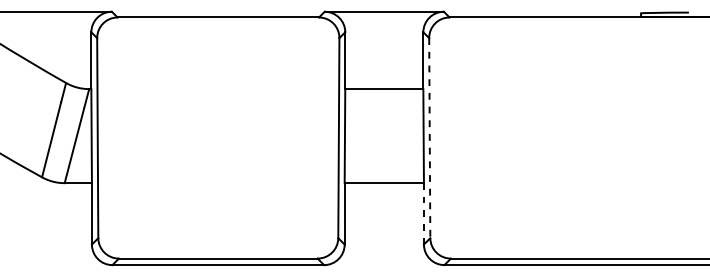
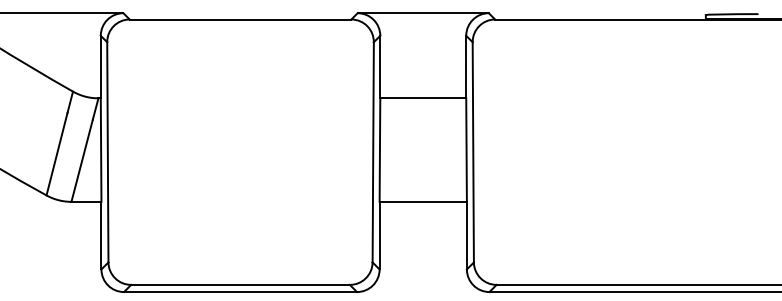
line: (429, 138) -> (473, 152), dashed -> solid
line: (423, 213) -> (466, 235), dashed -> solid

